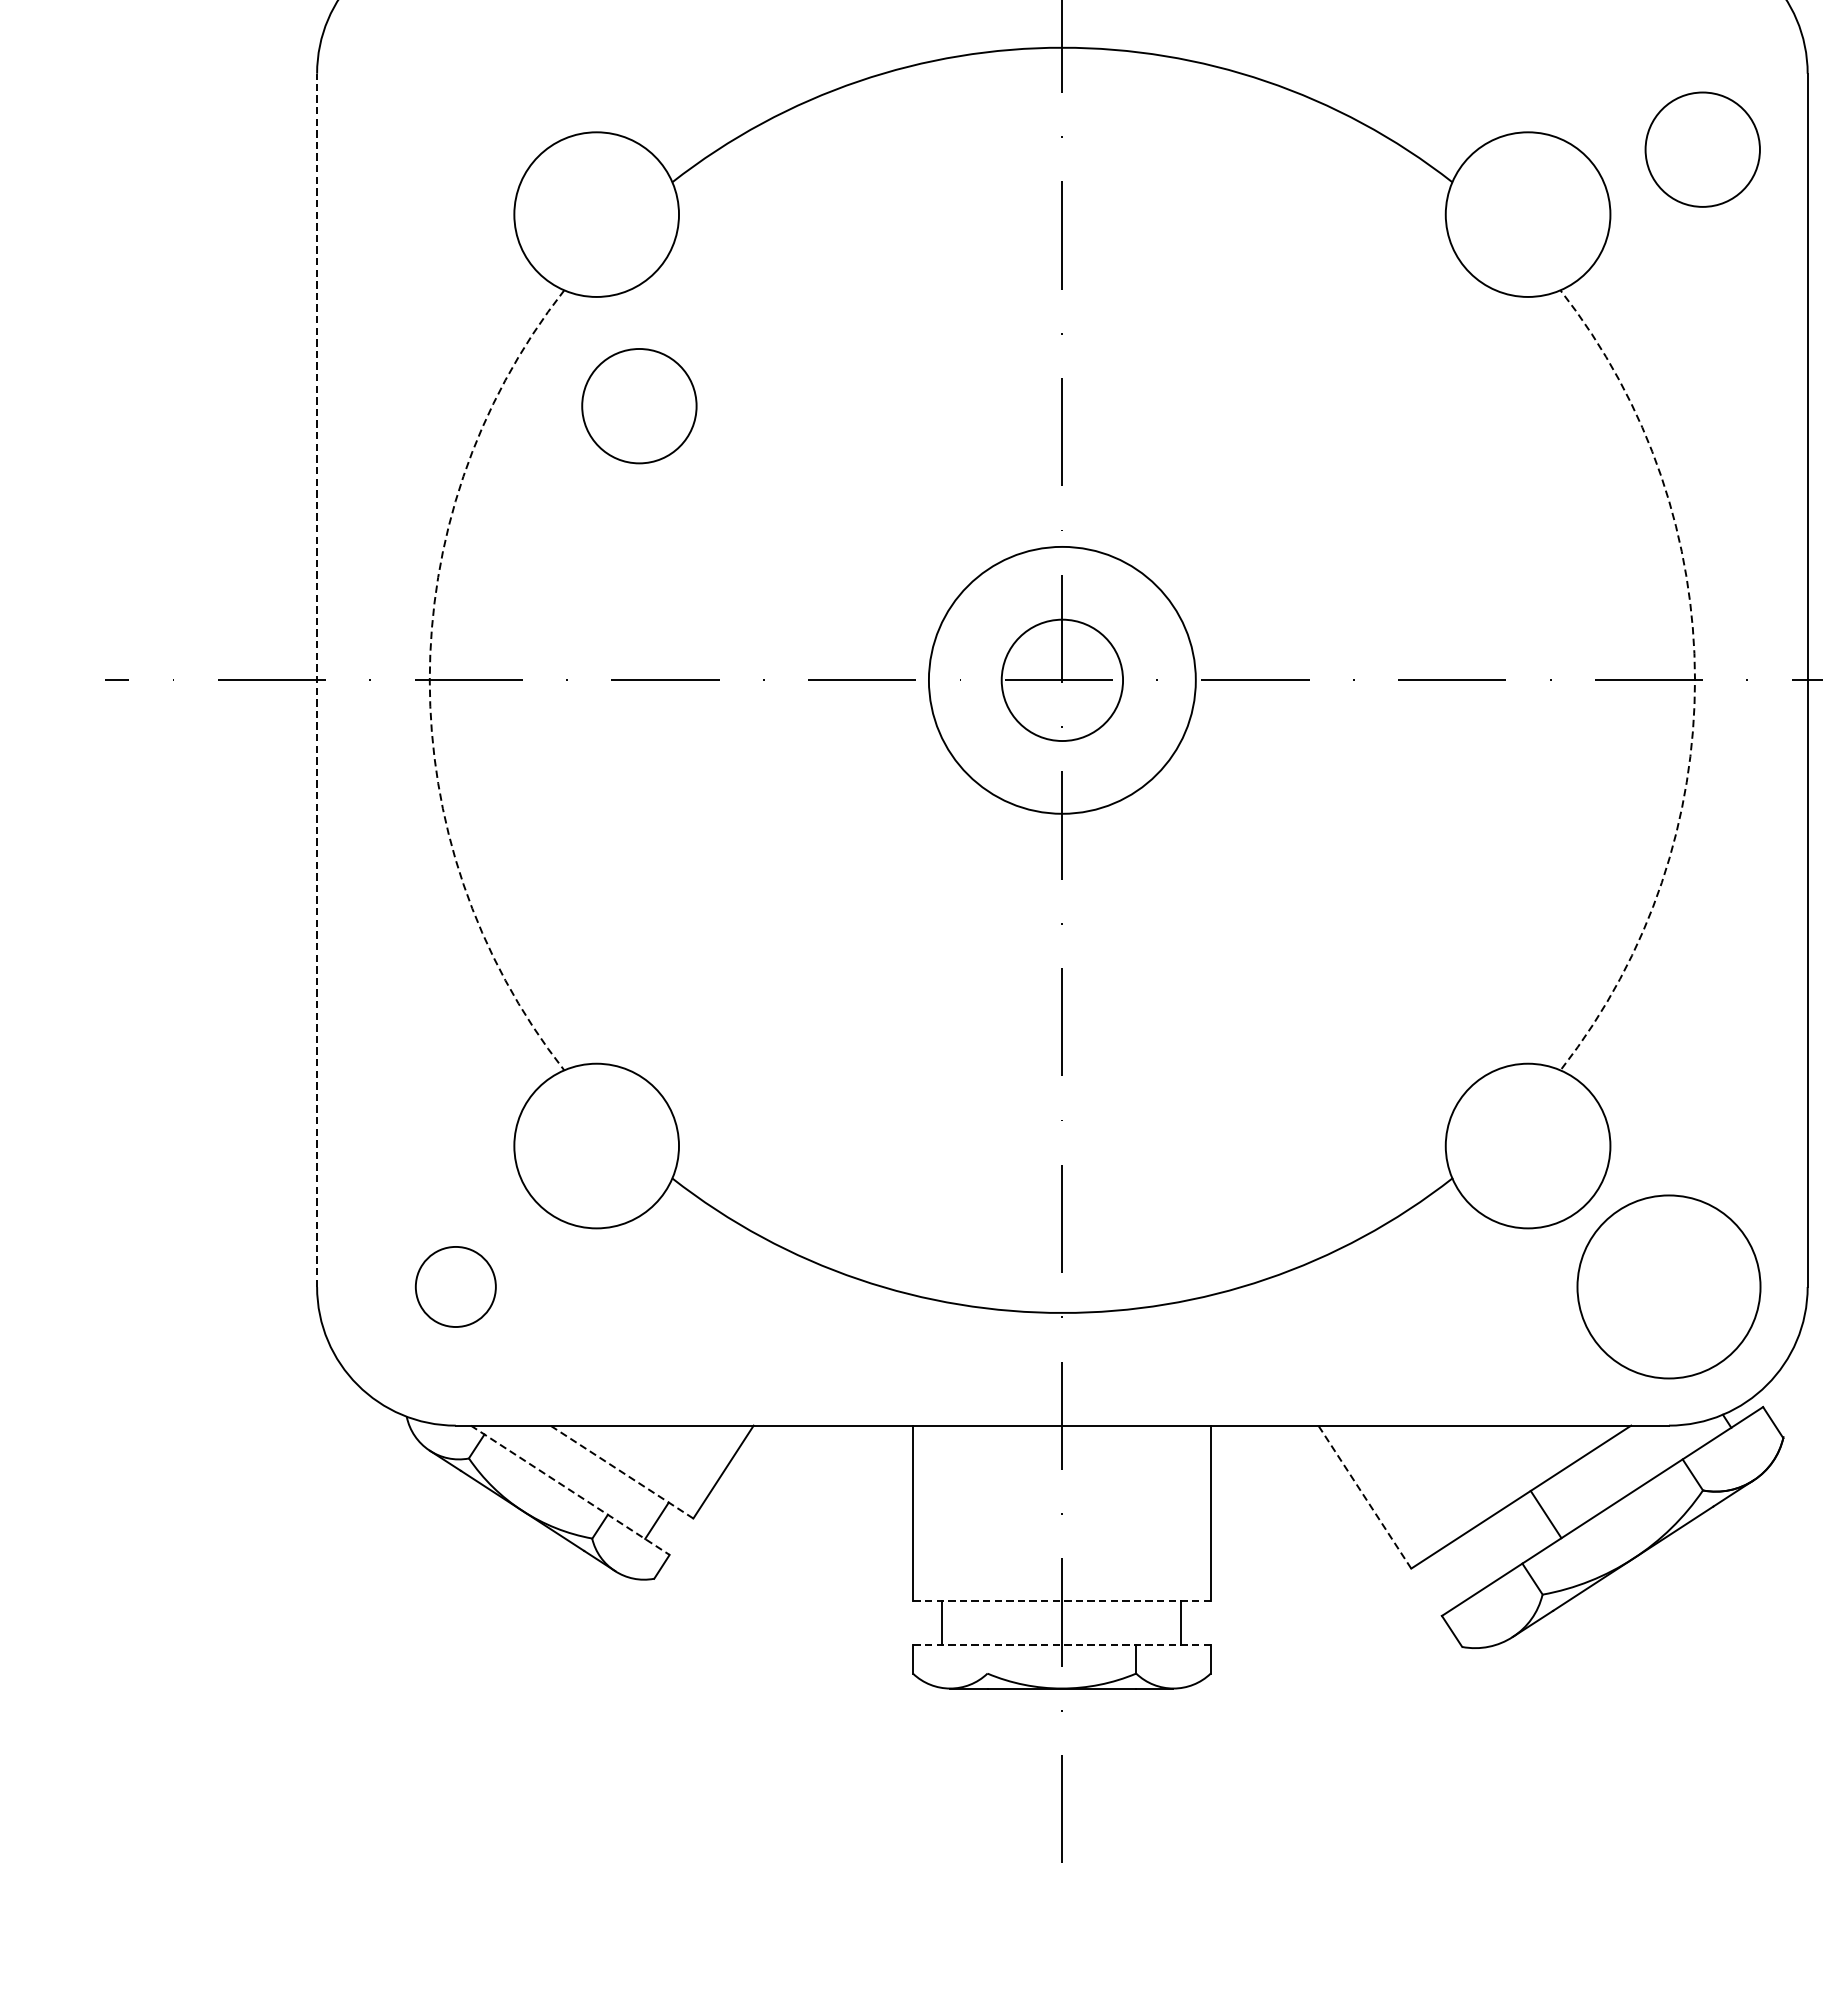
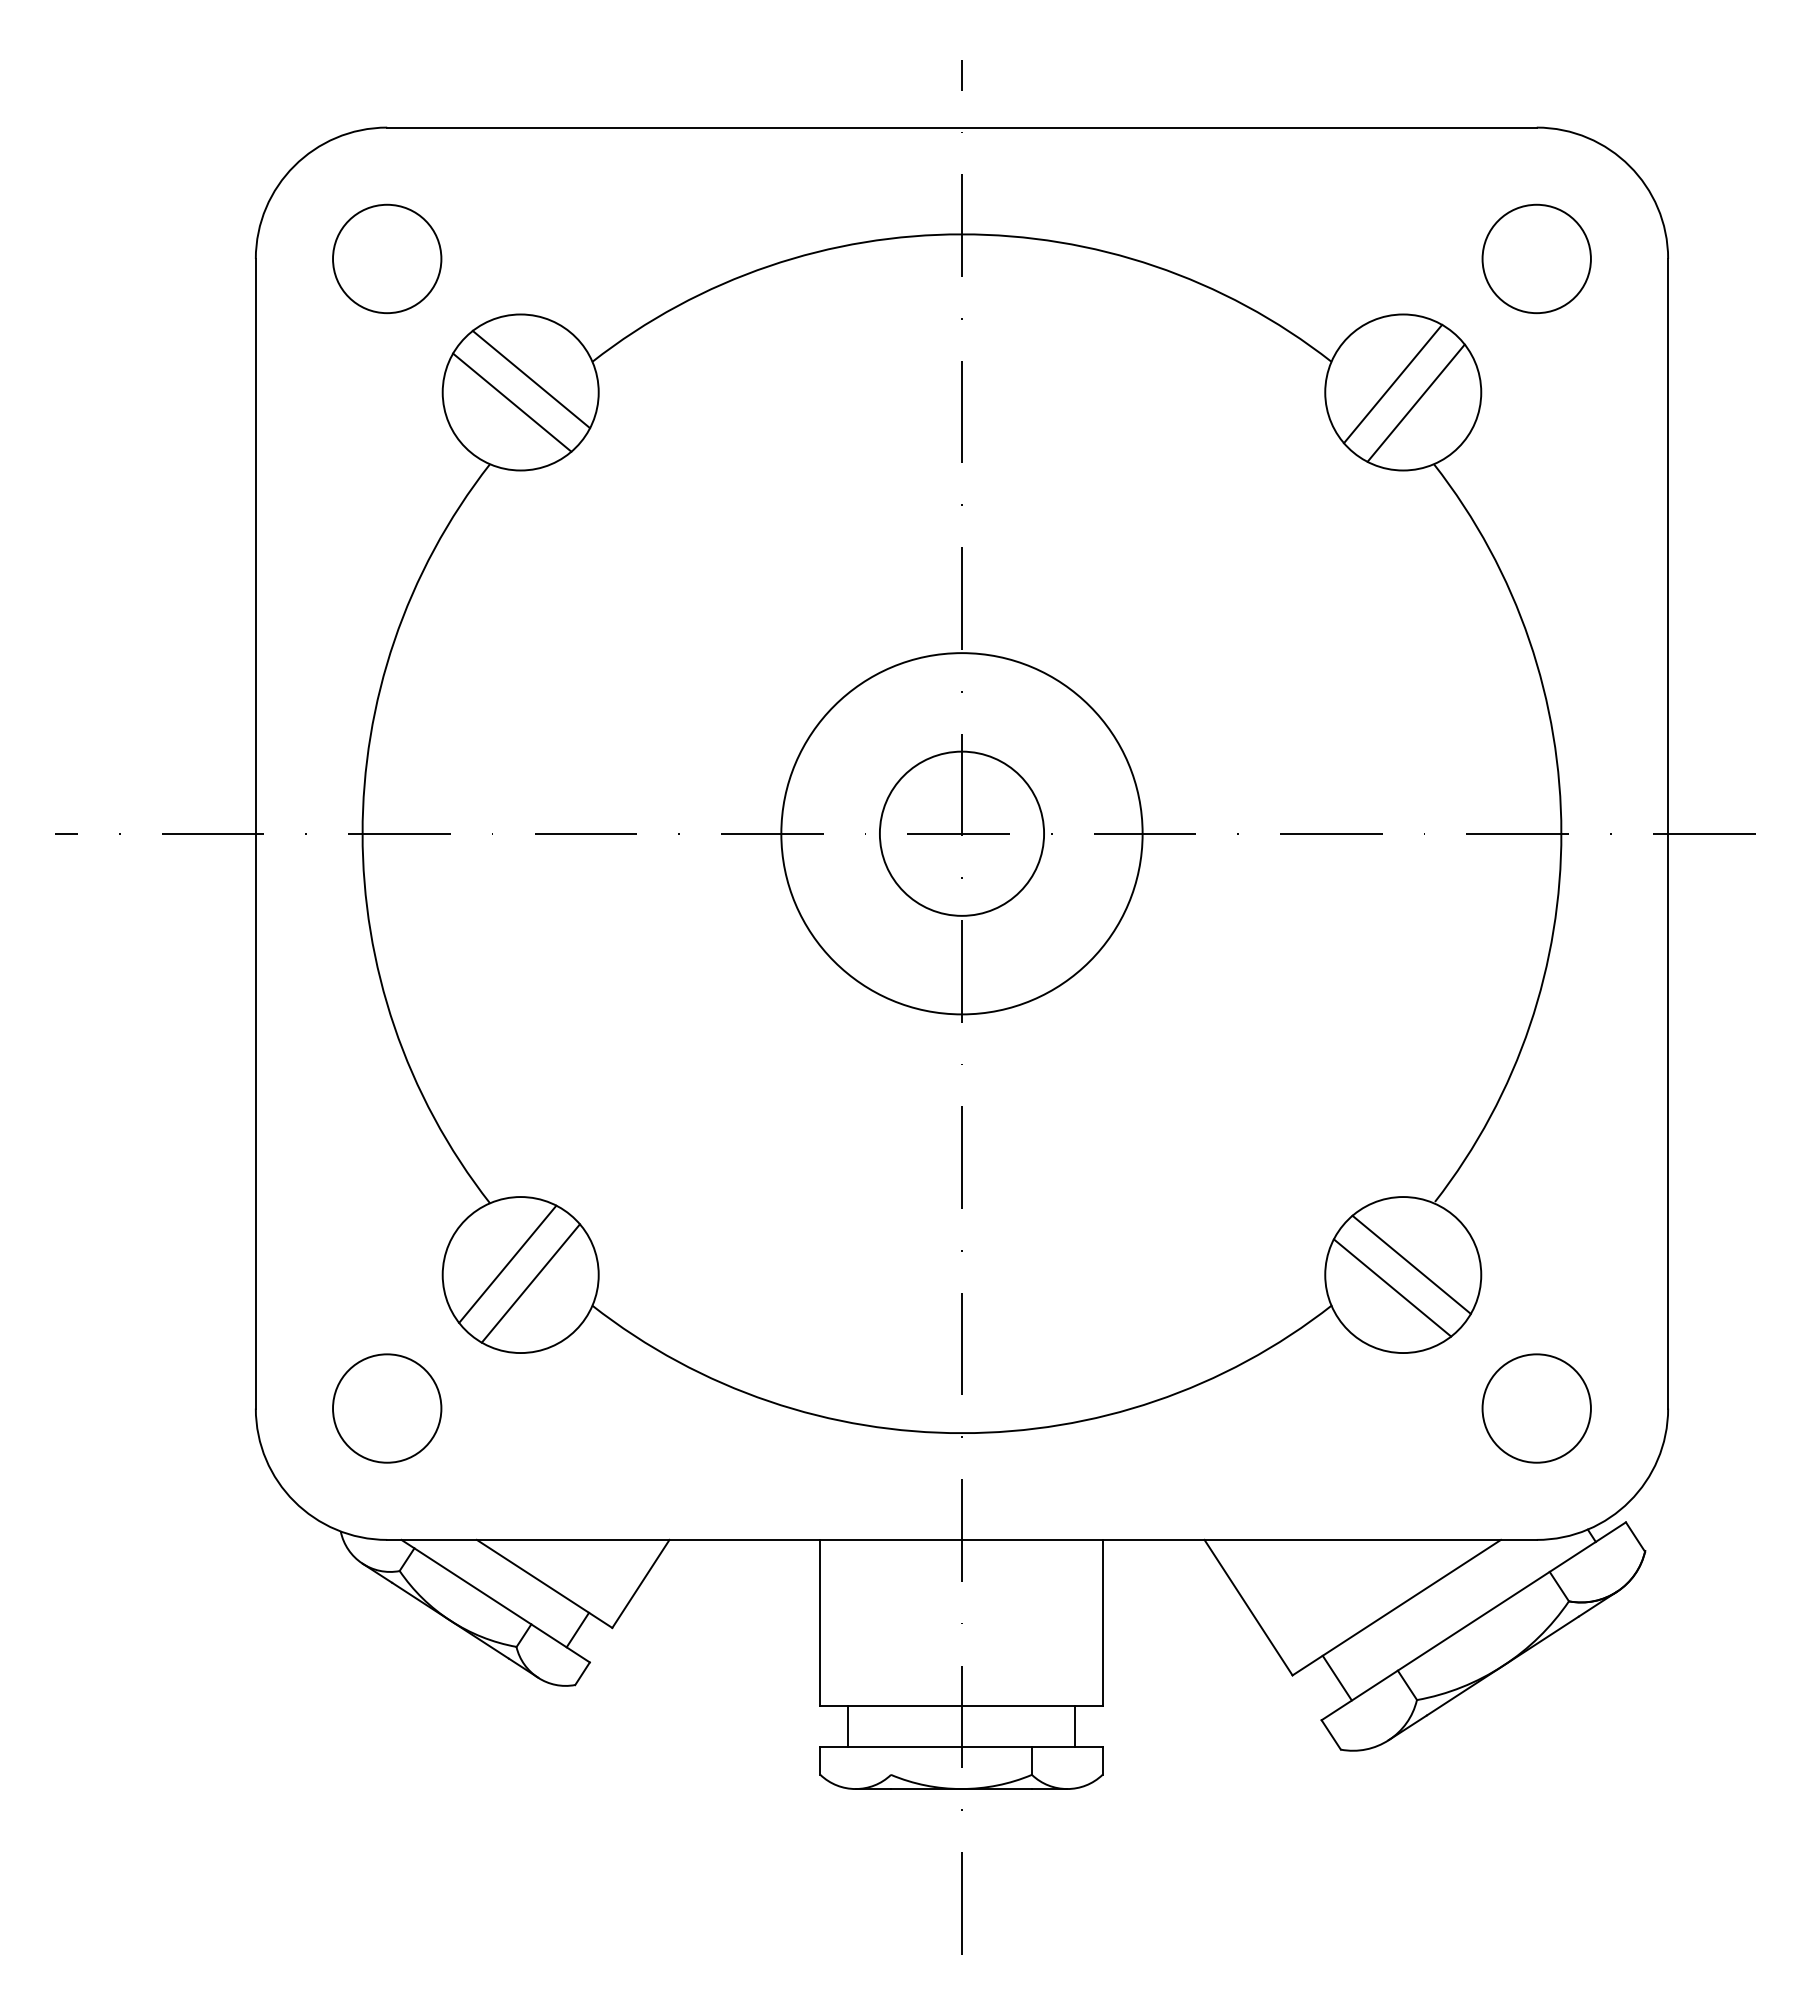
circle: (1702, 149) -> (1536, 258), moved
line: (608, 200) -> (531, 379), added
line: (1516, 205) -> (1392, 383), added
line: (587, 225) -> (512, 402), added
line: (1541, 225) -> (1415, 402), added
circle: (639, 405) -> (387, 258), moved
arc: (1695, 679) -> (1561, 832), dashed -> solid
line: (316, 680) -> (255, 833), dashed -> solid
arc: (429, 680) -> (362, 833), dashed -> solid
circle: (1061, 680) -> (961, 833), size x1.43
circle: (1061, 680) -> (961, 833), size x1.43
line: (582, 1133) -> (507, 1263), added
line: (1536, 1134) -> (1411, 1264), added
line: (606, 1155) -> (530, 1283), added
line: (1516, 1159) -> (1392, 1287), added
circle: (456, 1286) -> (387, 1408), size x1.43
circle: (1668, 1286) -> (1536, 1408), size x0.62
line: (621, 1471) -> (544, 1583), dashed -> solid
line: (571, 1490) -> (496, 1601), dashed -> solid
line: (1364, 1496) -> (1248, 1607), dashed -> solid
line: (1545, 1513) -> (1336, 1677), moved
line: (1060, 1600) -> (960, 1705), dashed -> solid
line: (1060, 1644) -> (960, 1747), dashed -> solid

